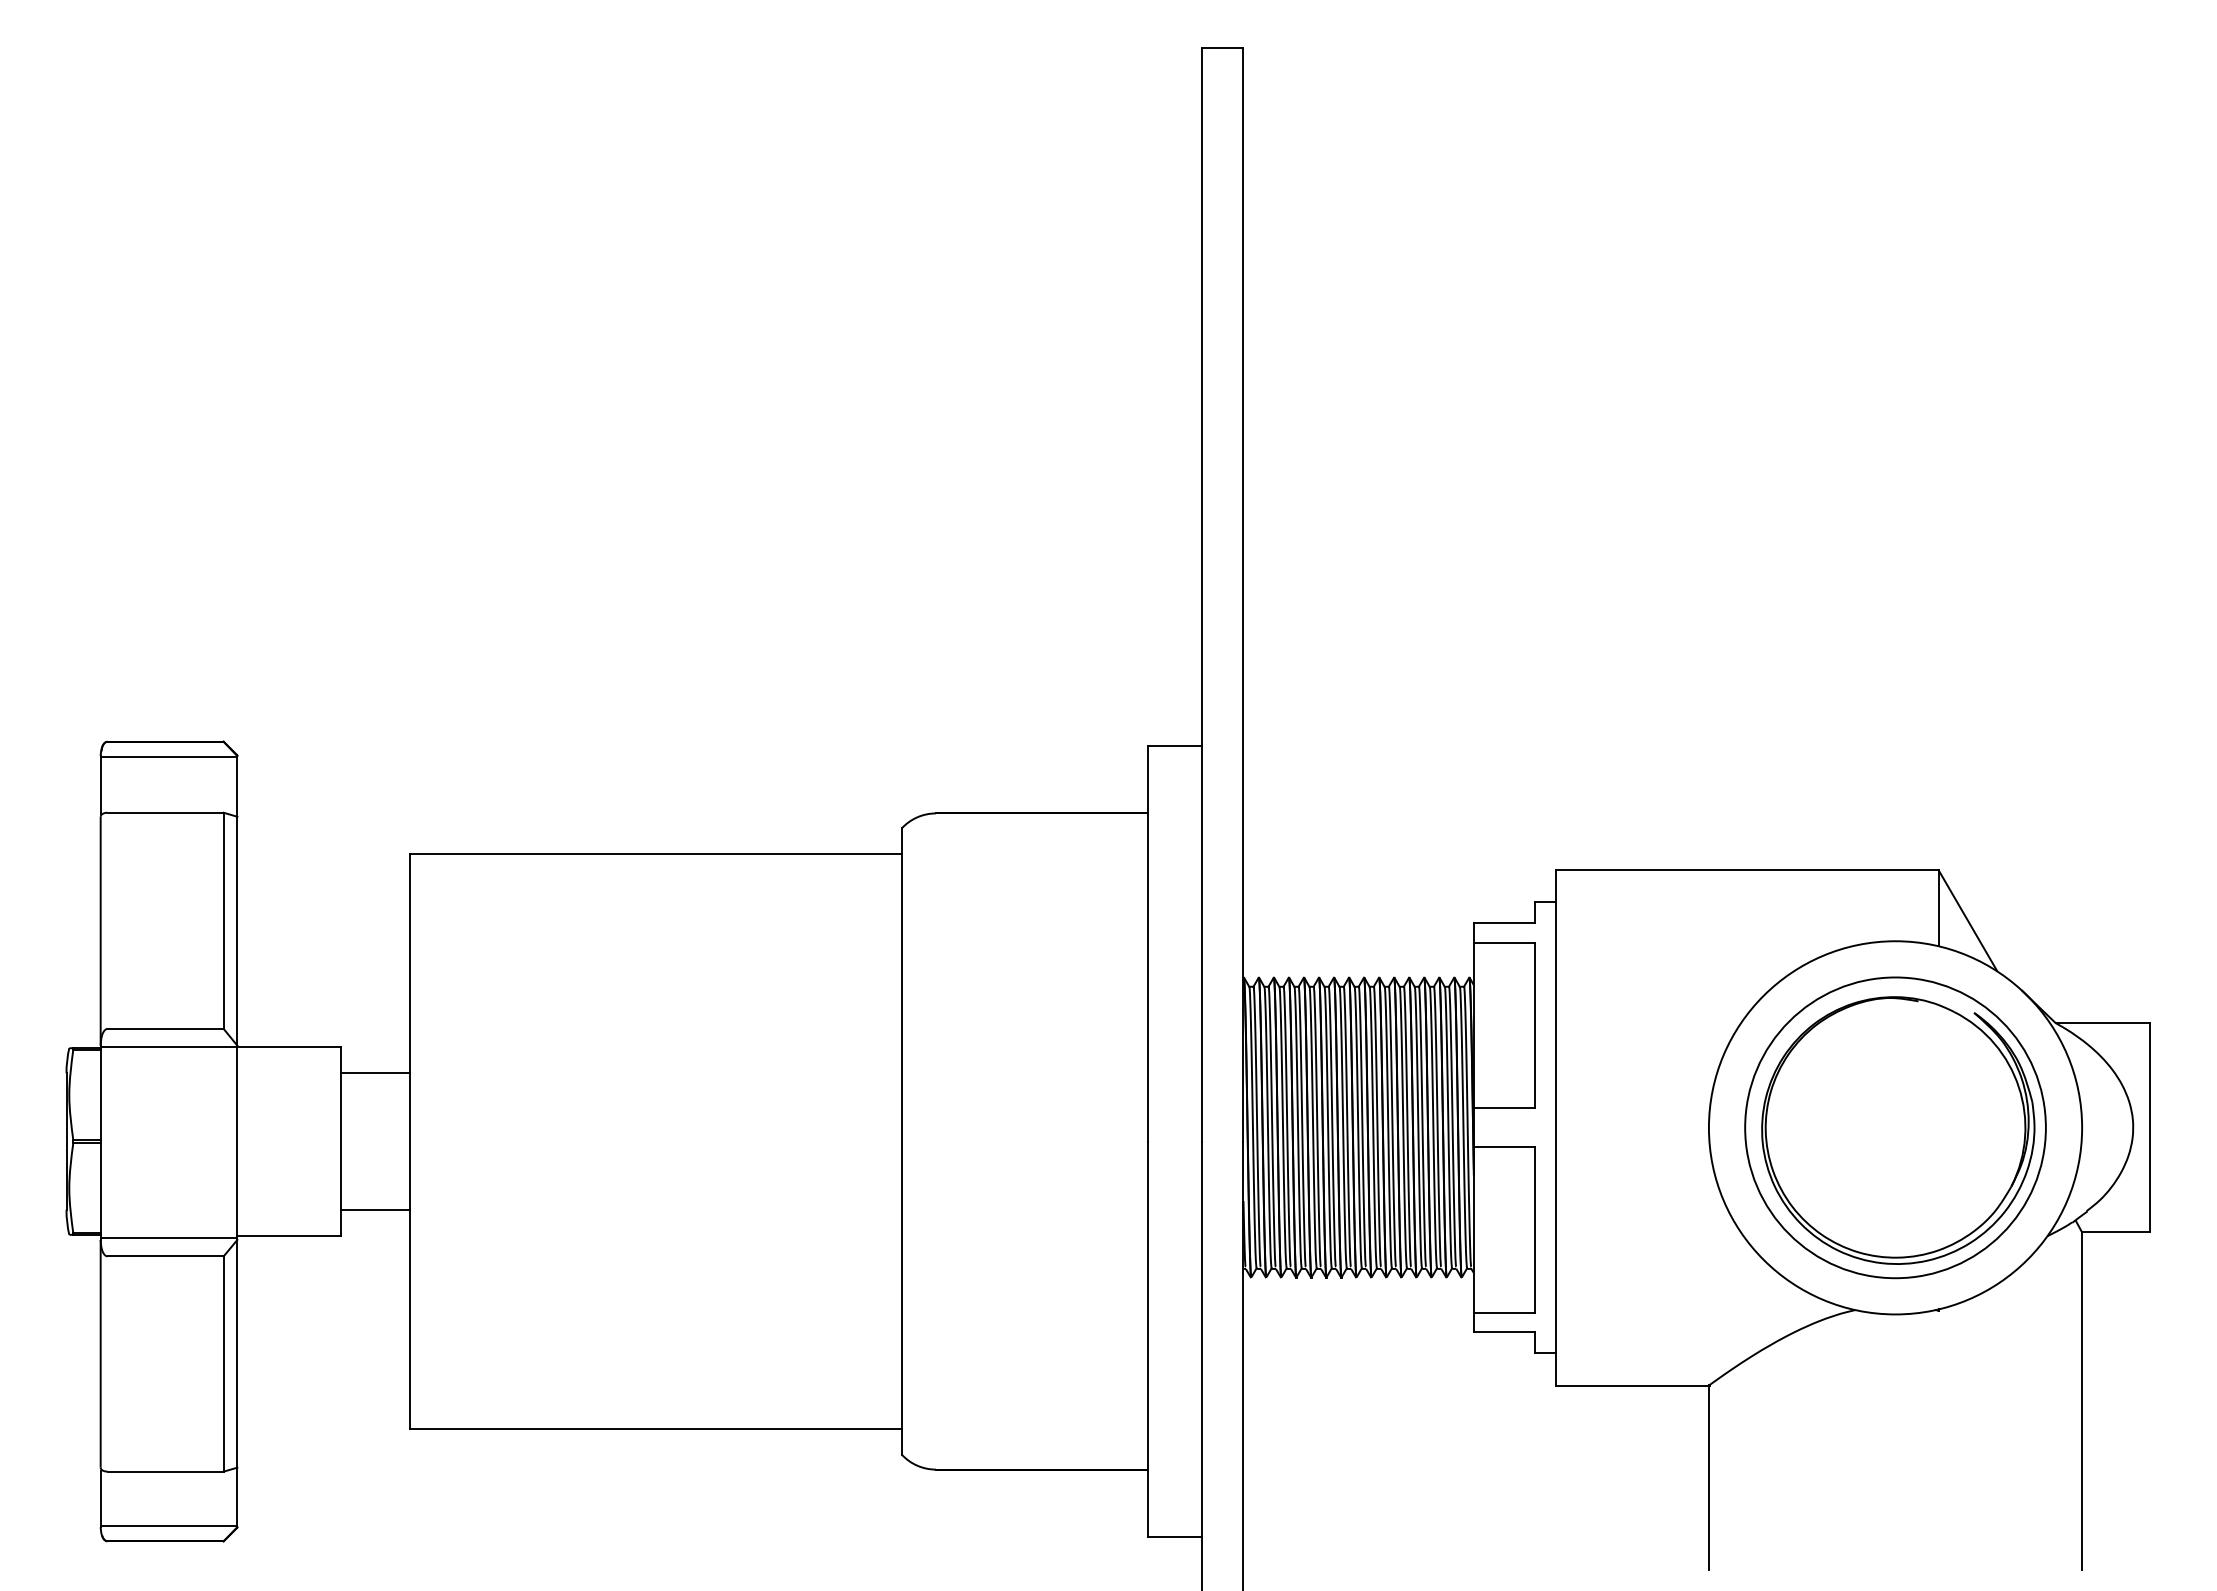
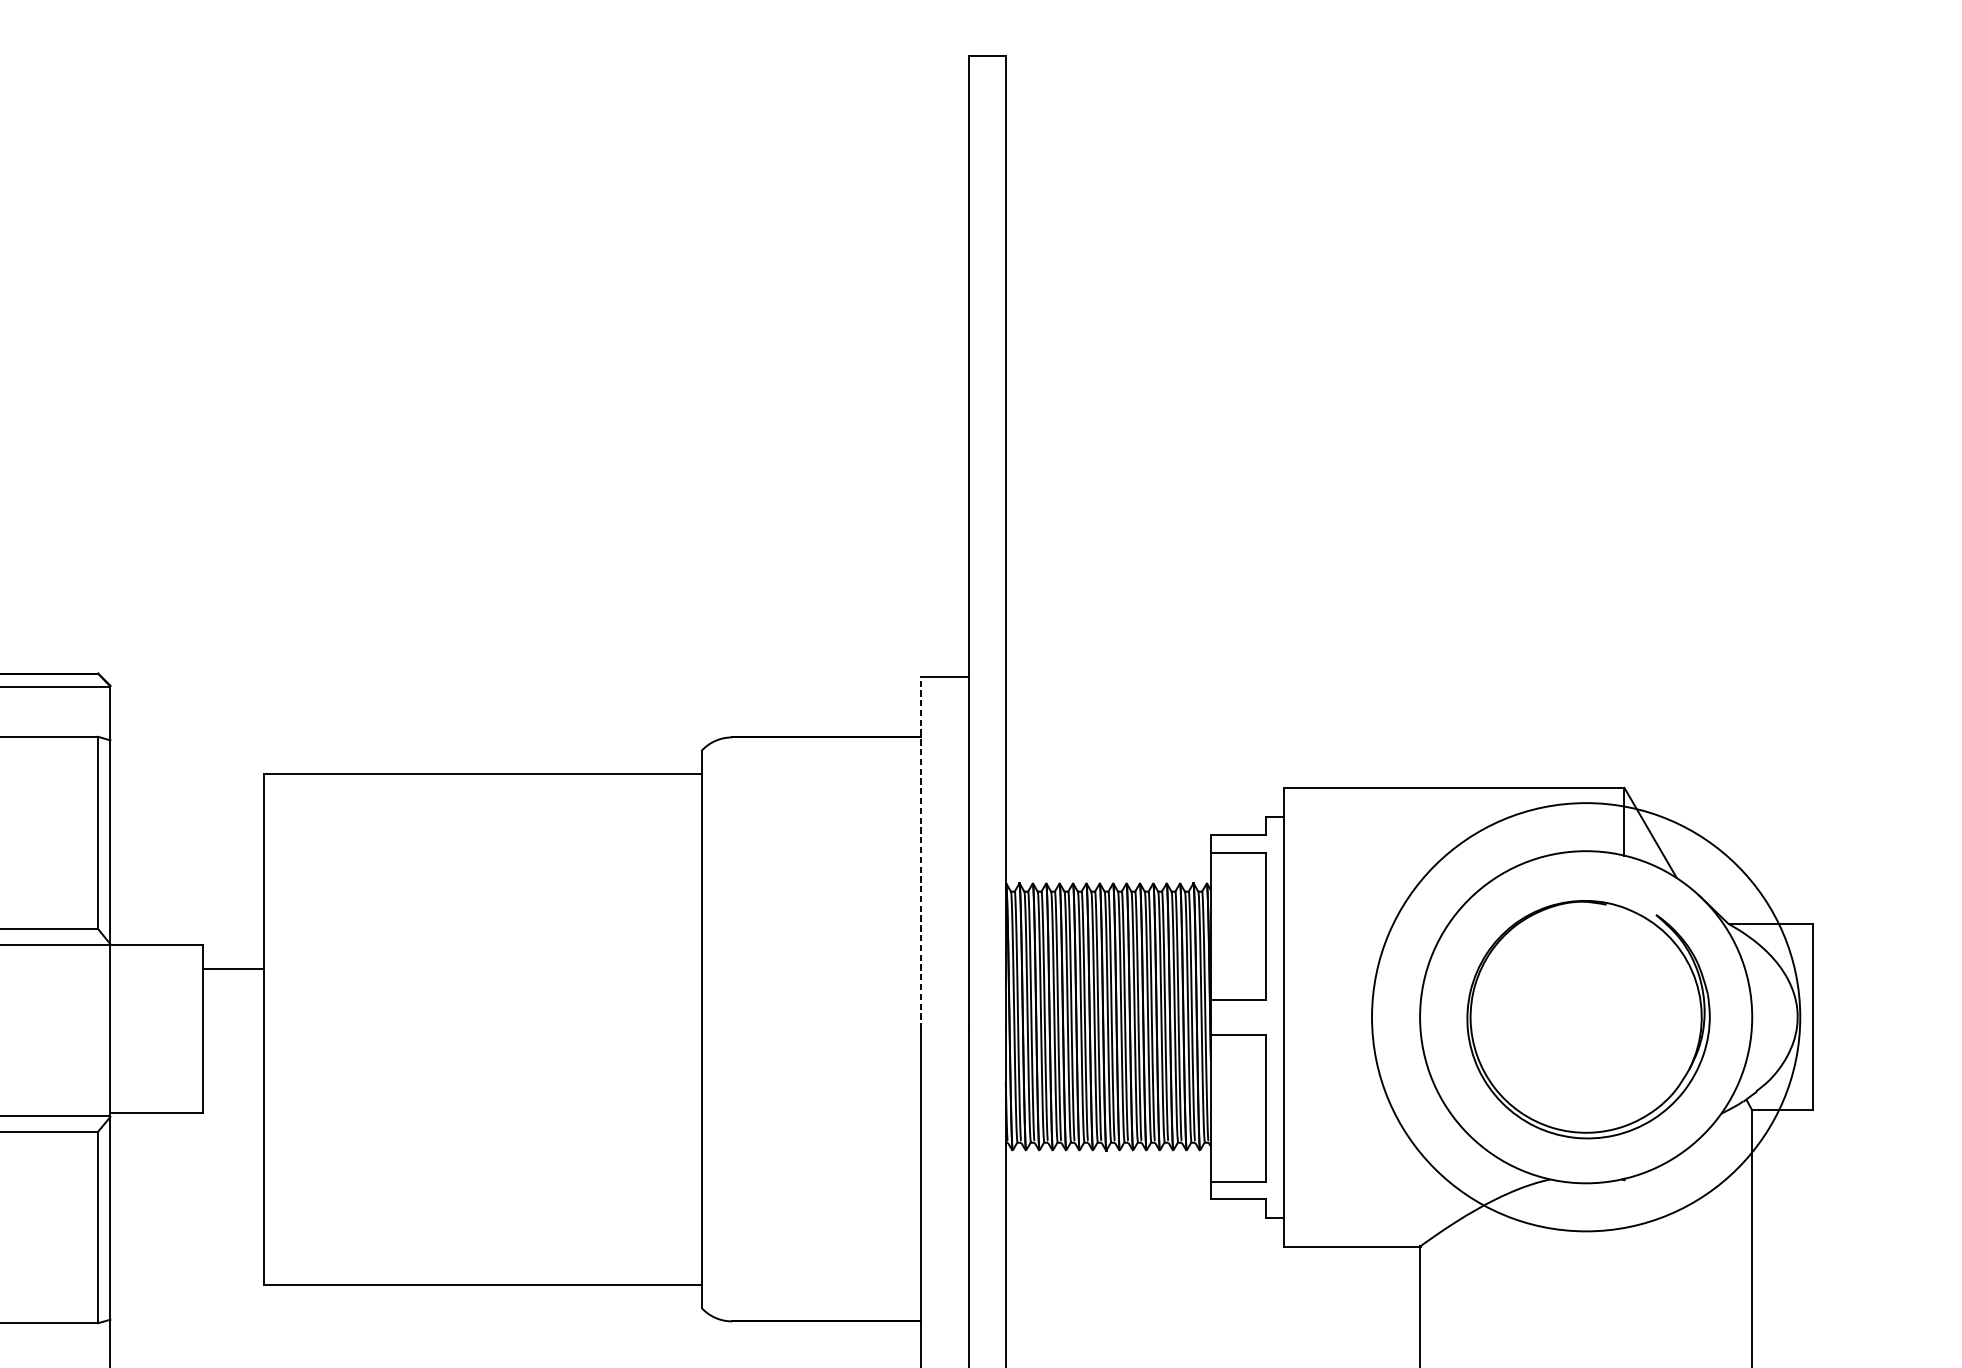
line: (1147, 943) -> (920, 853), solid -> dashed
circle: (1895, 1127) -> (1586, 1016), size x1.6
line: (375, 1209) -> (233, 1089), removed

